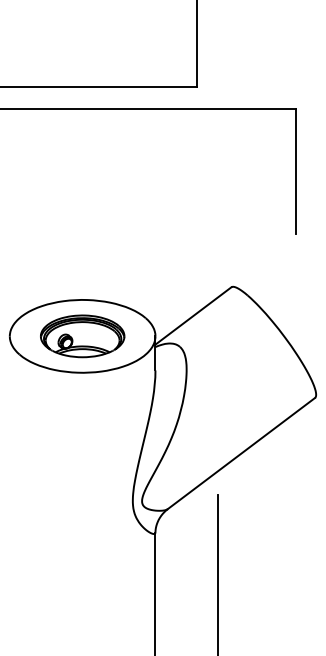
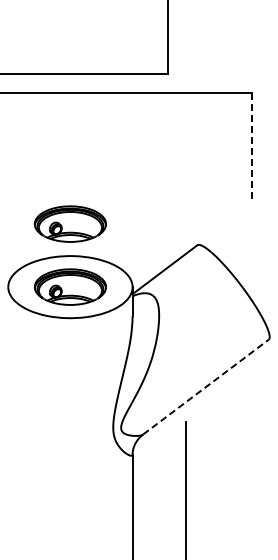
line: (296, 171) -> (252, 146), solid -> dashed
part: (81, 261) -> (69, 223), added
line: (240, 453) -> (205, 387), solid -> dashed

